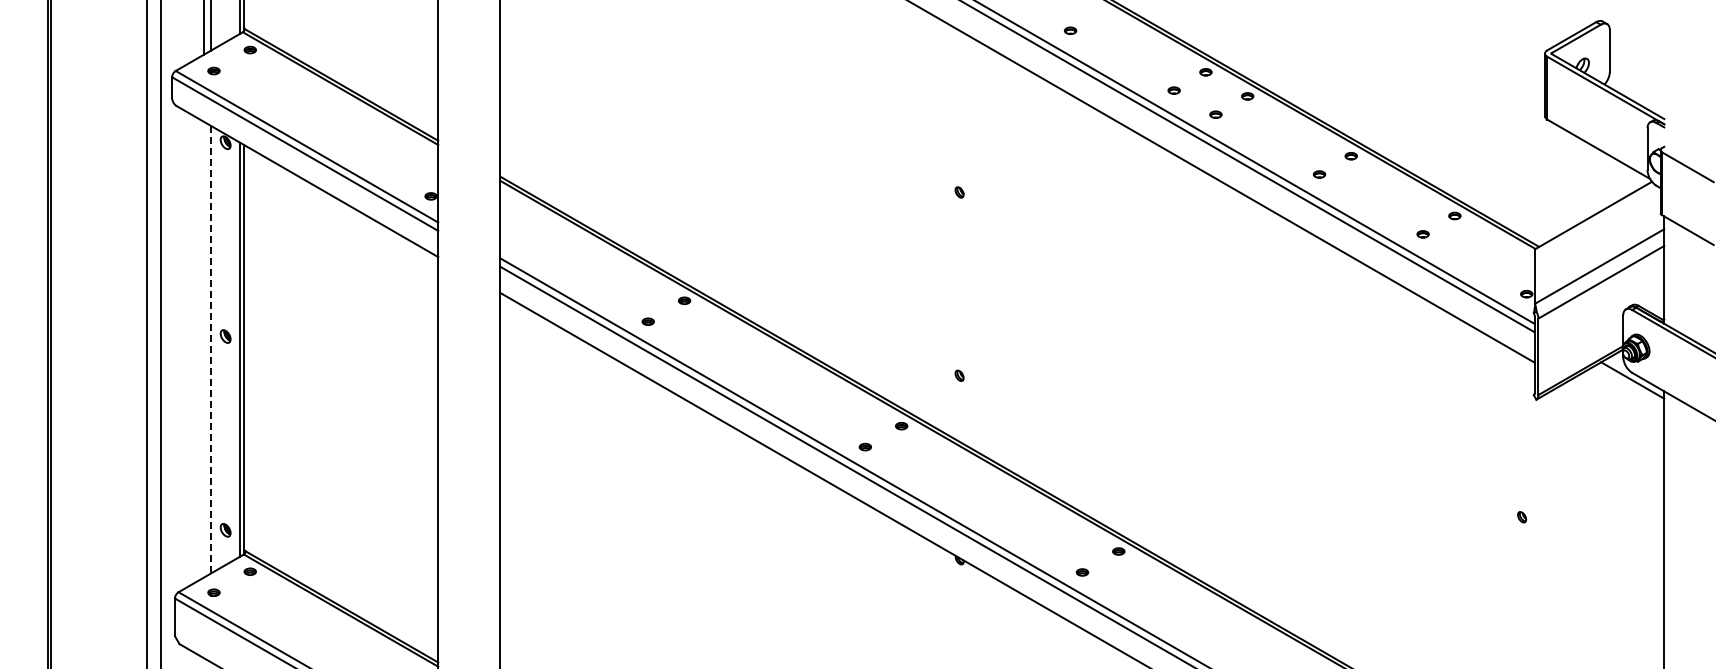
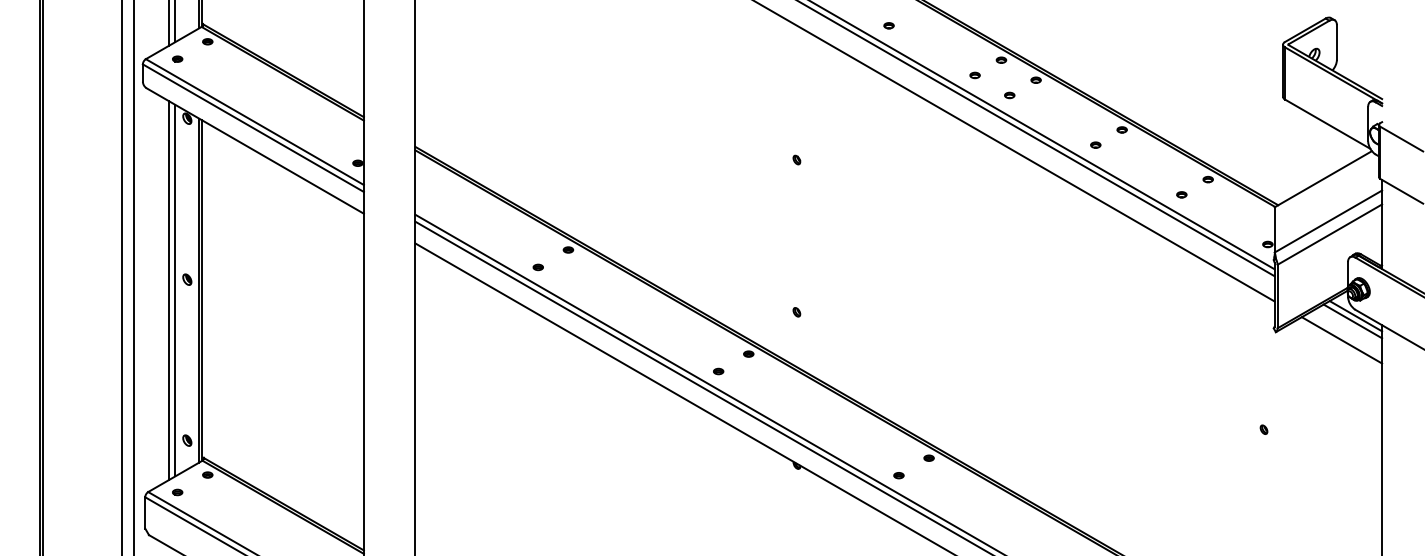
line: (203, 349) -> (168, 290), added
line: (211, 349) -> (175, 290), dashed -> solid
line: (1628, 386) -> (1352, 321), added
line: (1615, 409) -> (1341, 340), added

